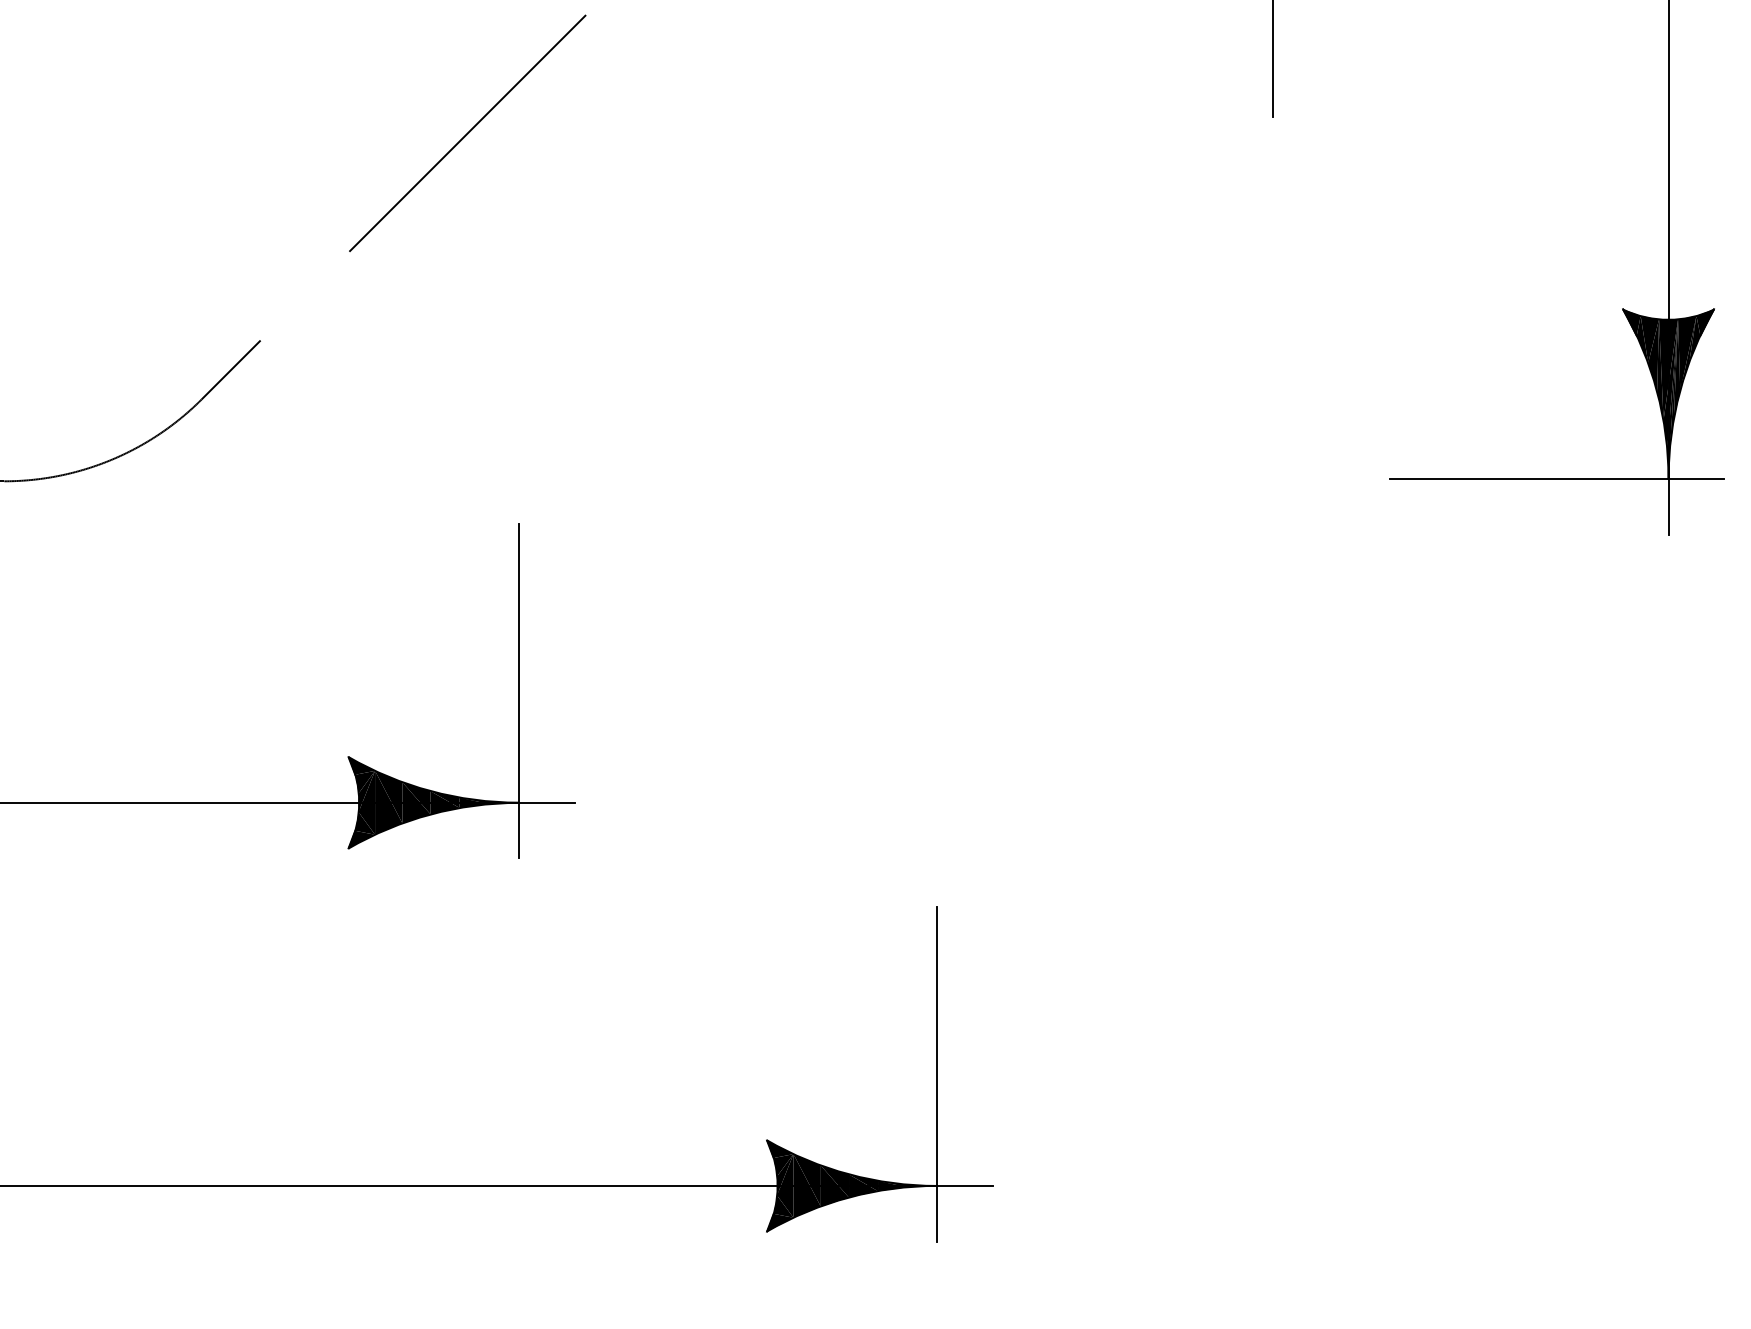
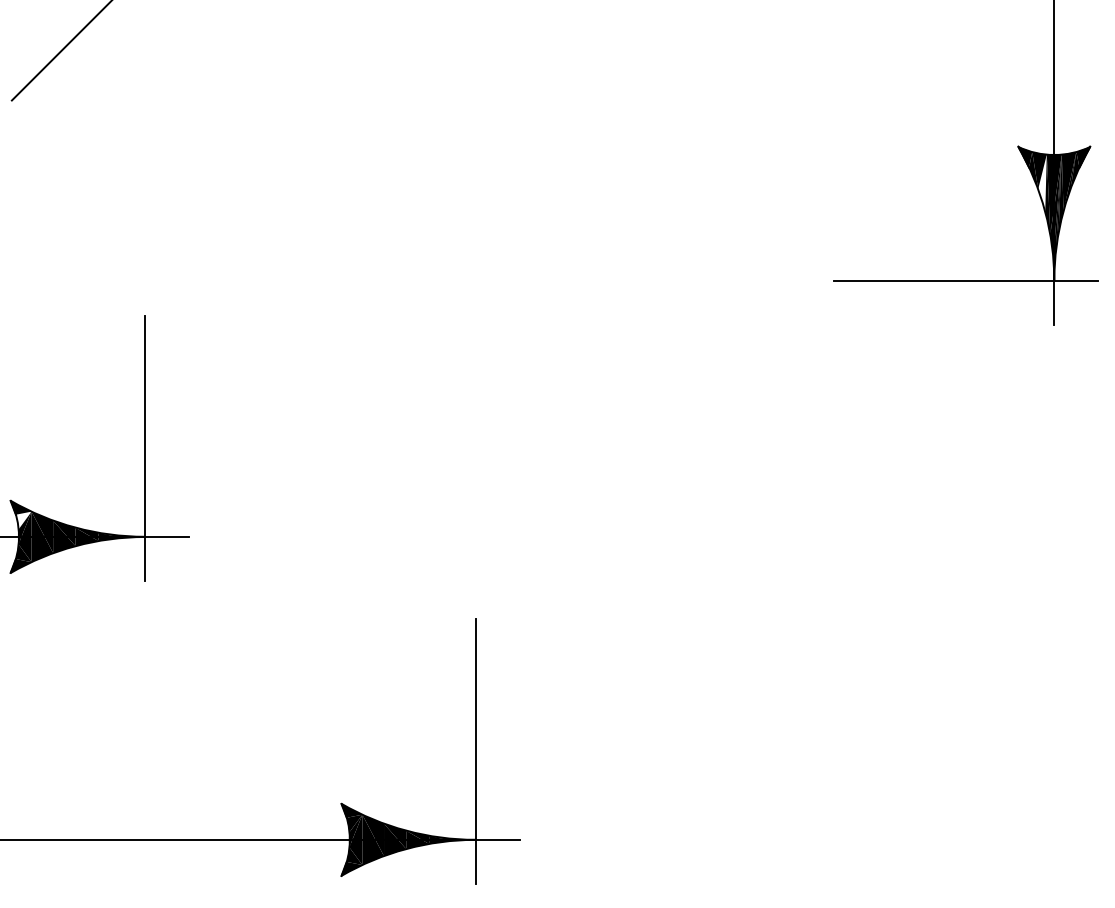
fill: (1653, 355) -> (1042, 183), removed
fill: (365, 781) -> (23, 520), removed

